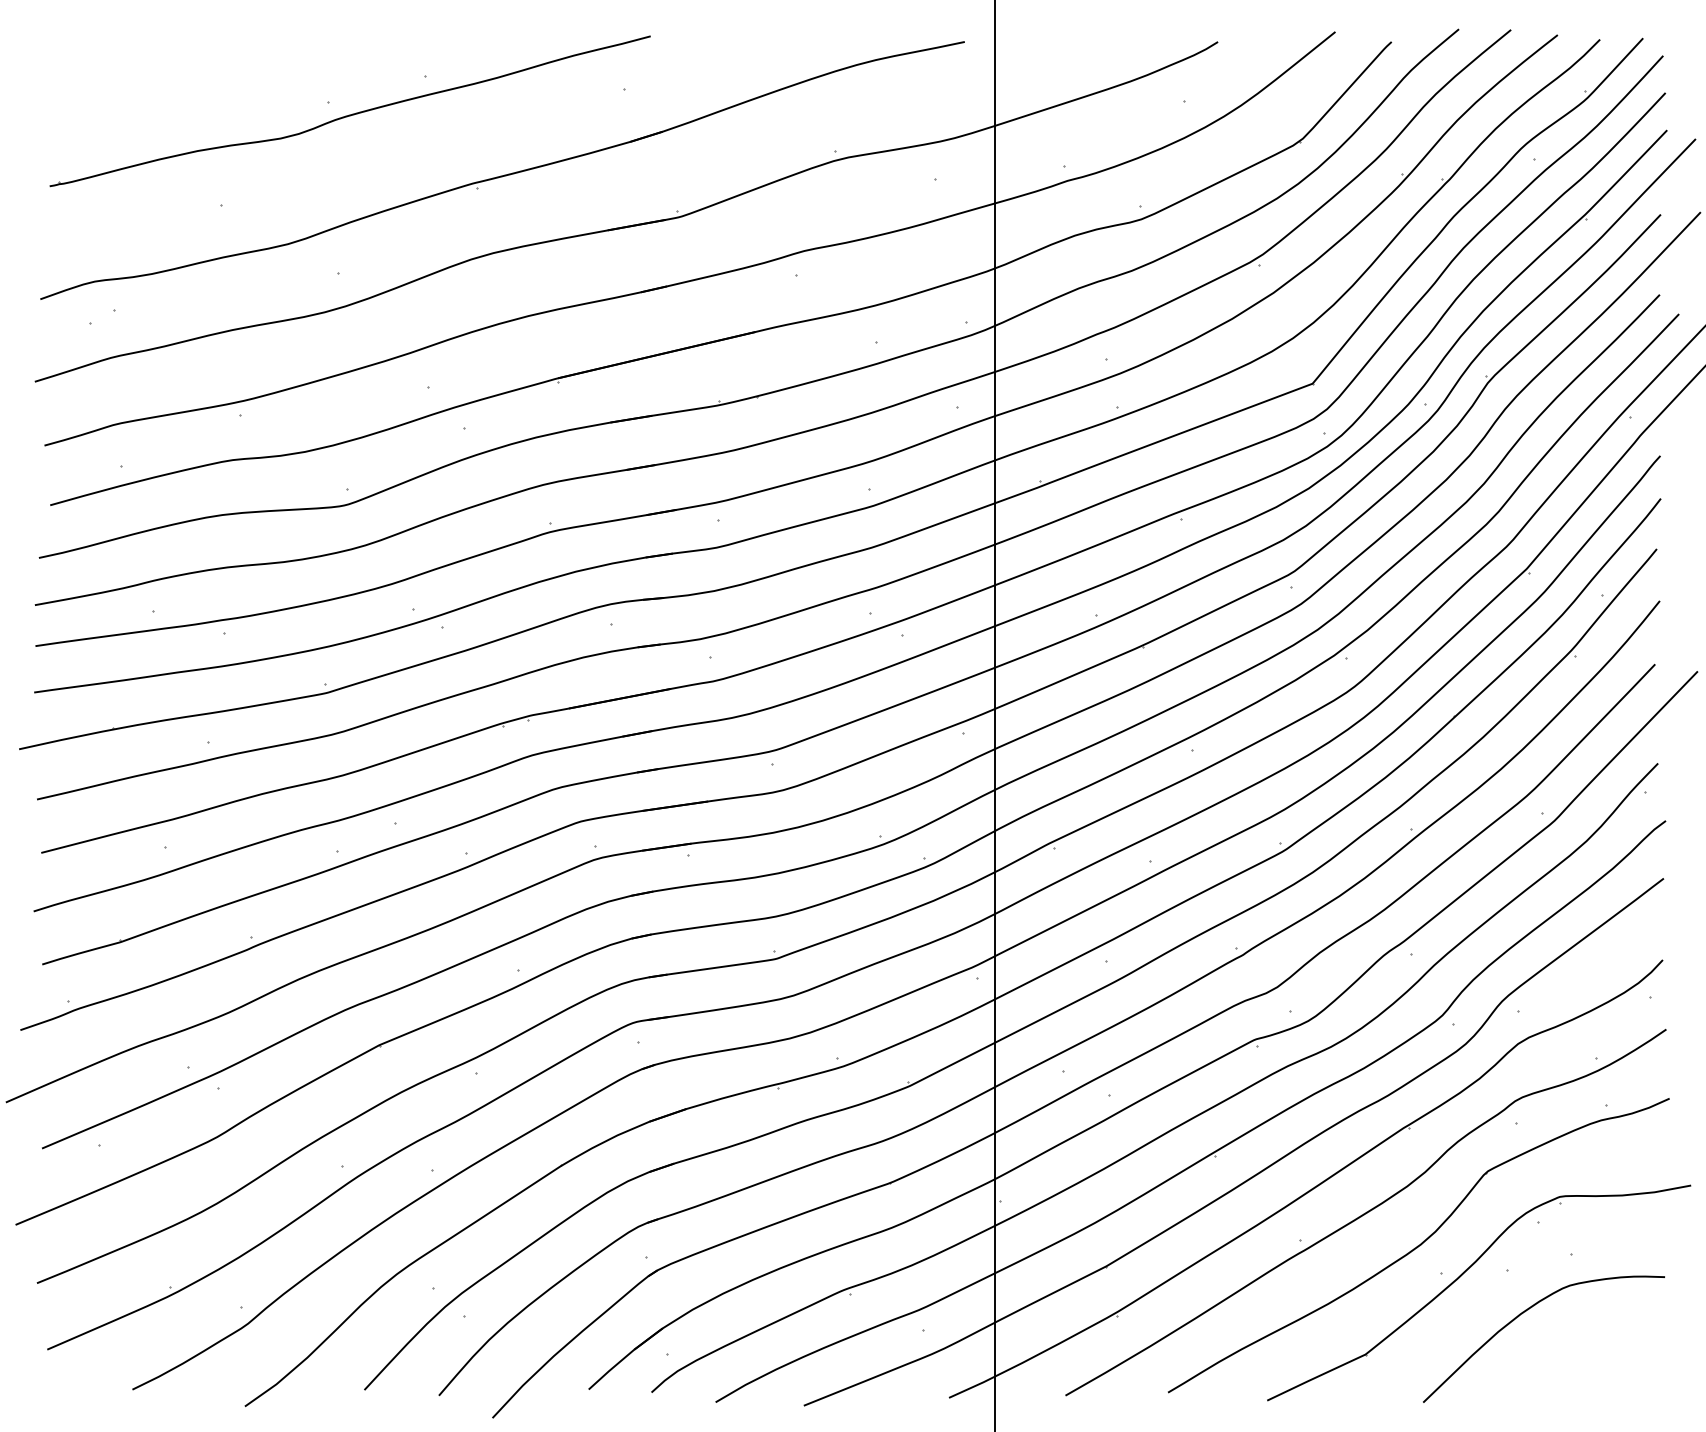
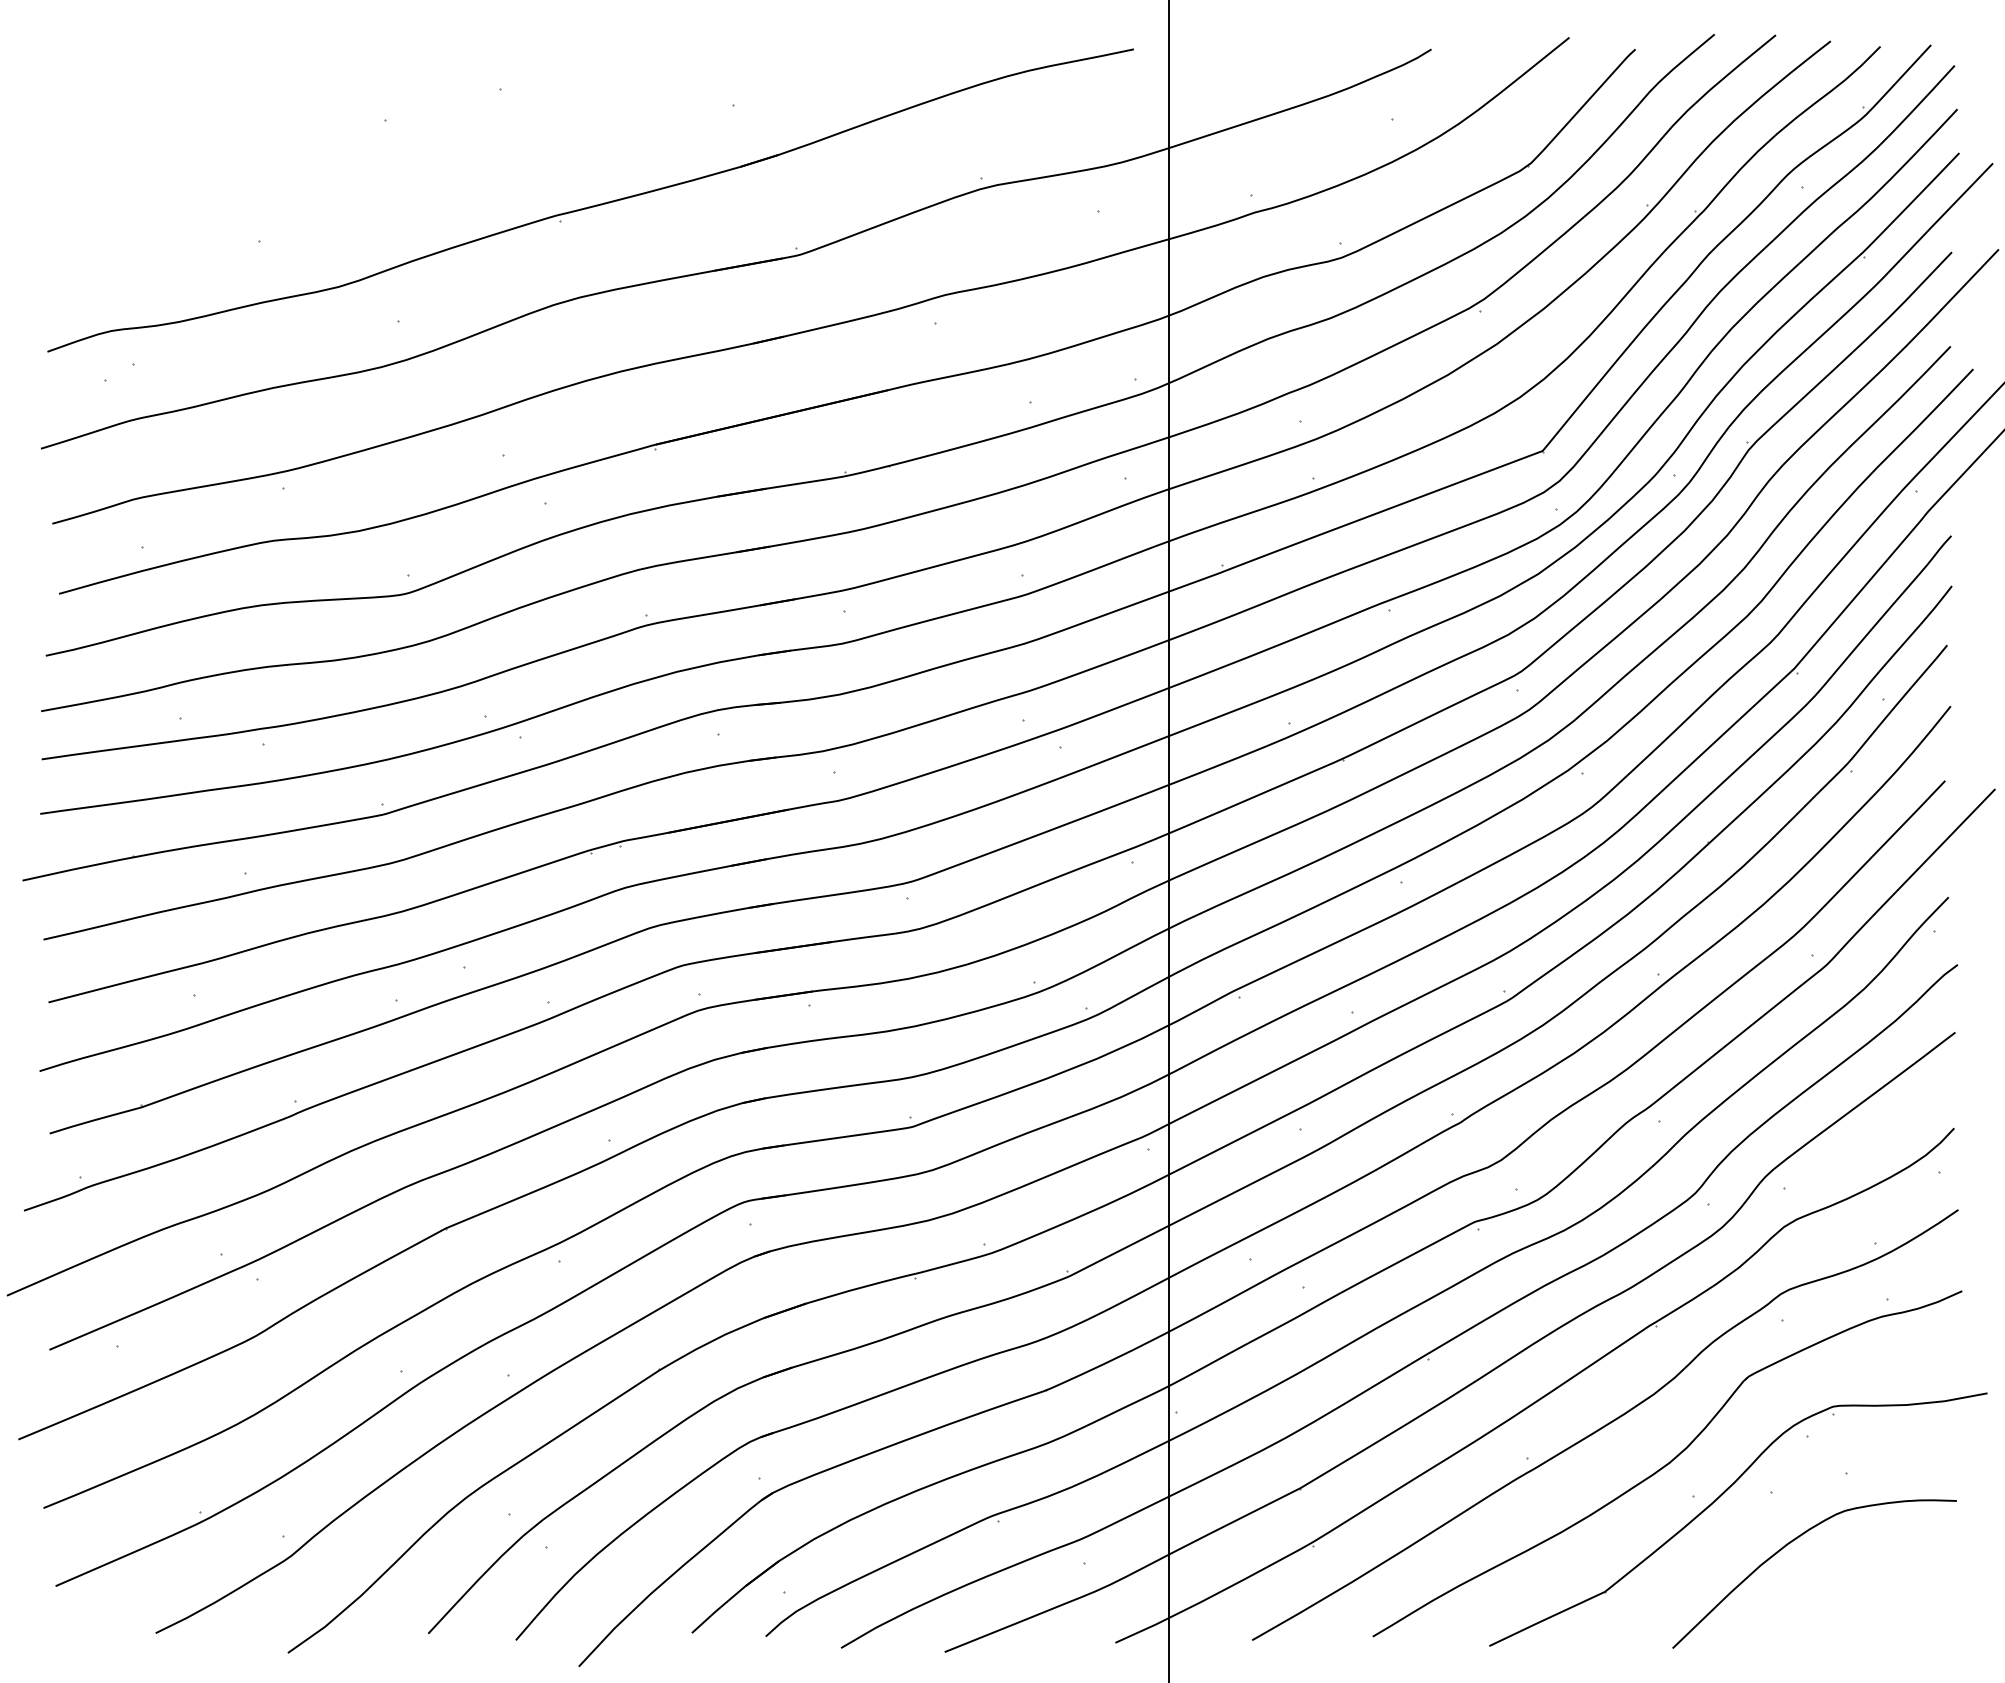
part: (350, 111) -> (411, 130), removed

